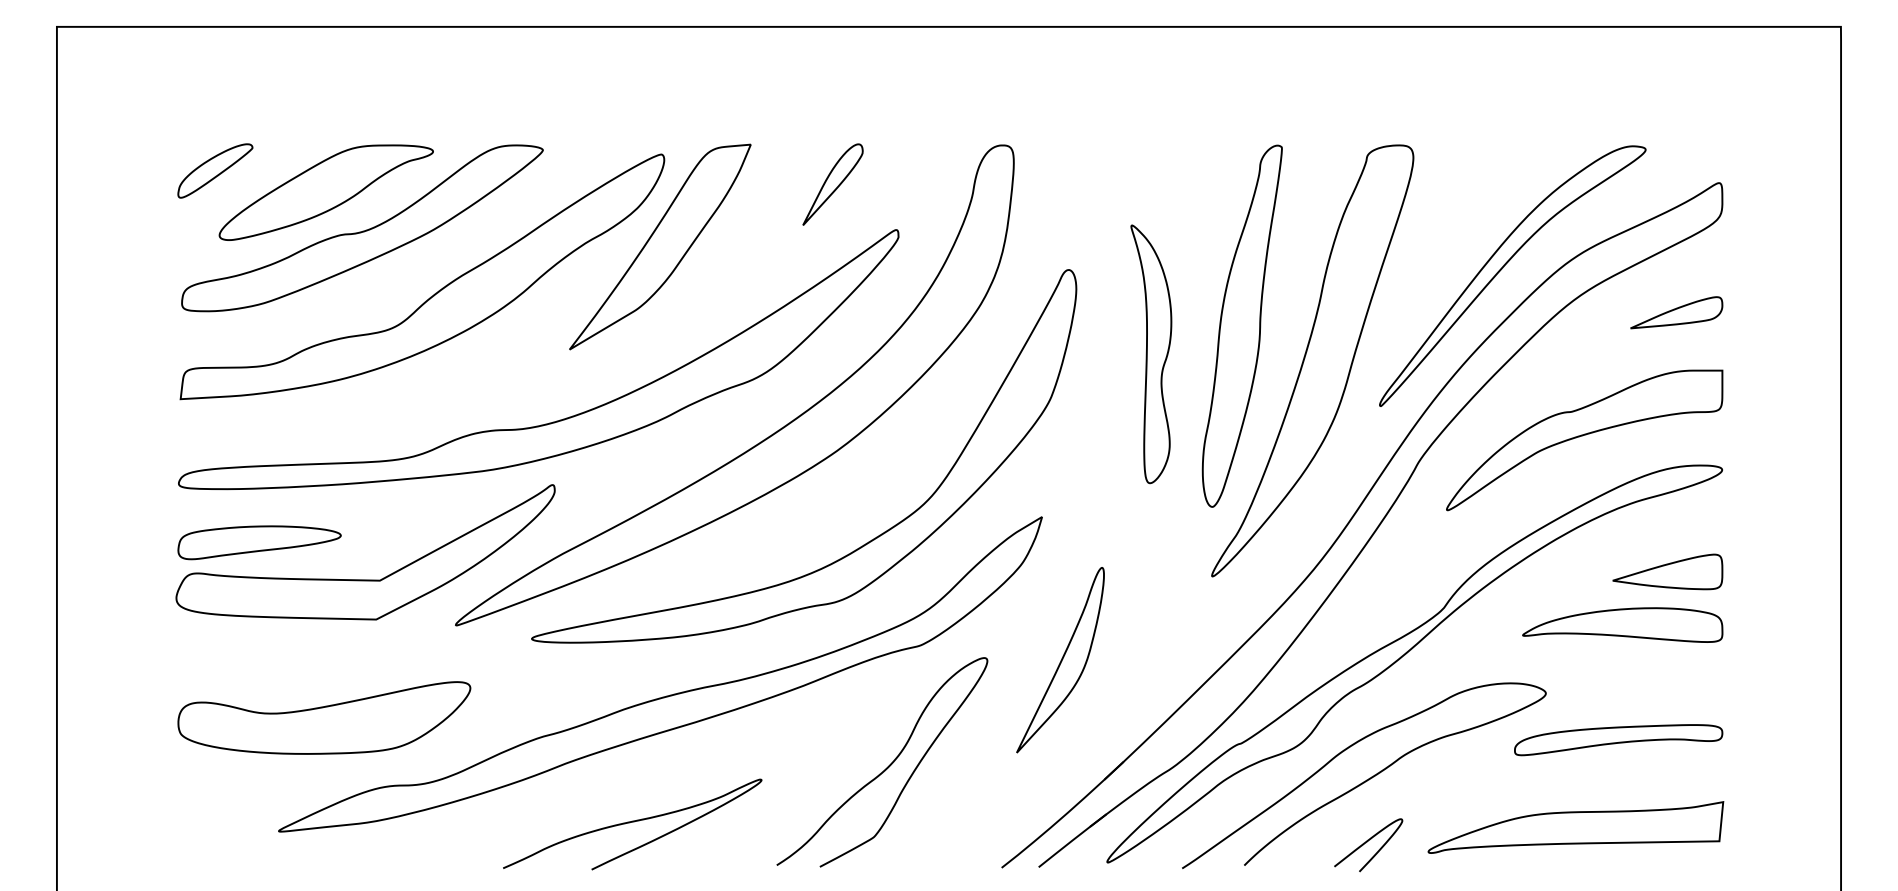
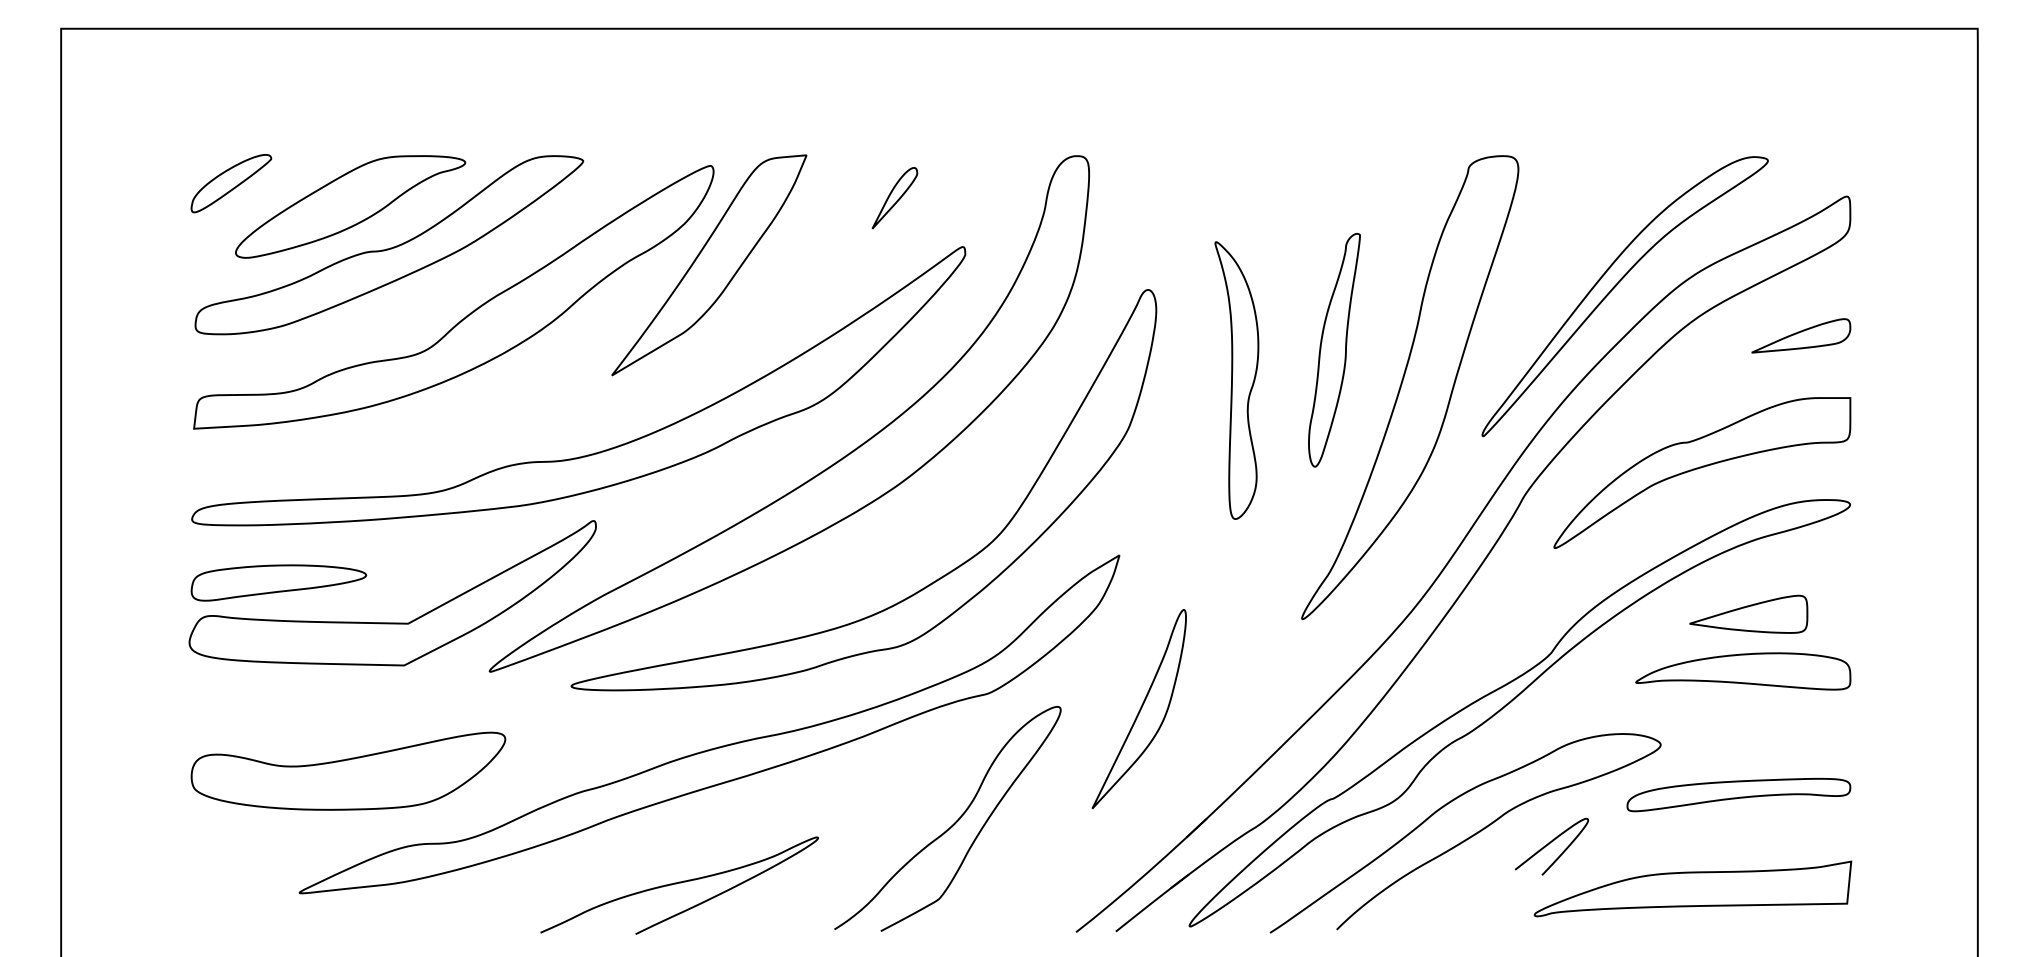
part: (832, 184) -> (894, 198), size x0.7
part: (1241, 325) -> (1333, 349), size x0.6
part: (1667, 571) -> (1748, 613), moved
curve: (1367, 842) -> (1550, 843), moved

